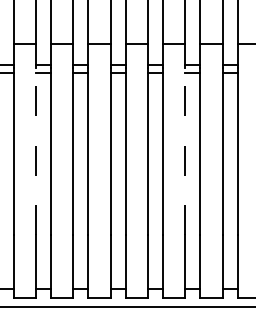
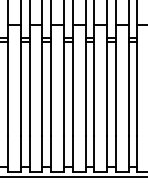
line: (35, 149) -> (20, 86), dashed -> solid
line: (185, 149) -> (107, 86), dashed -> solid

